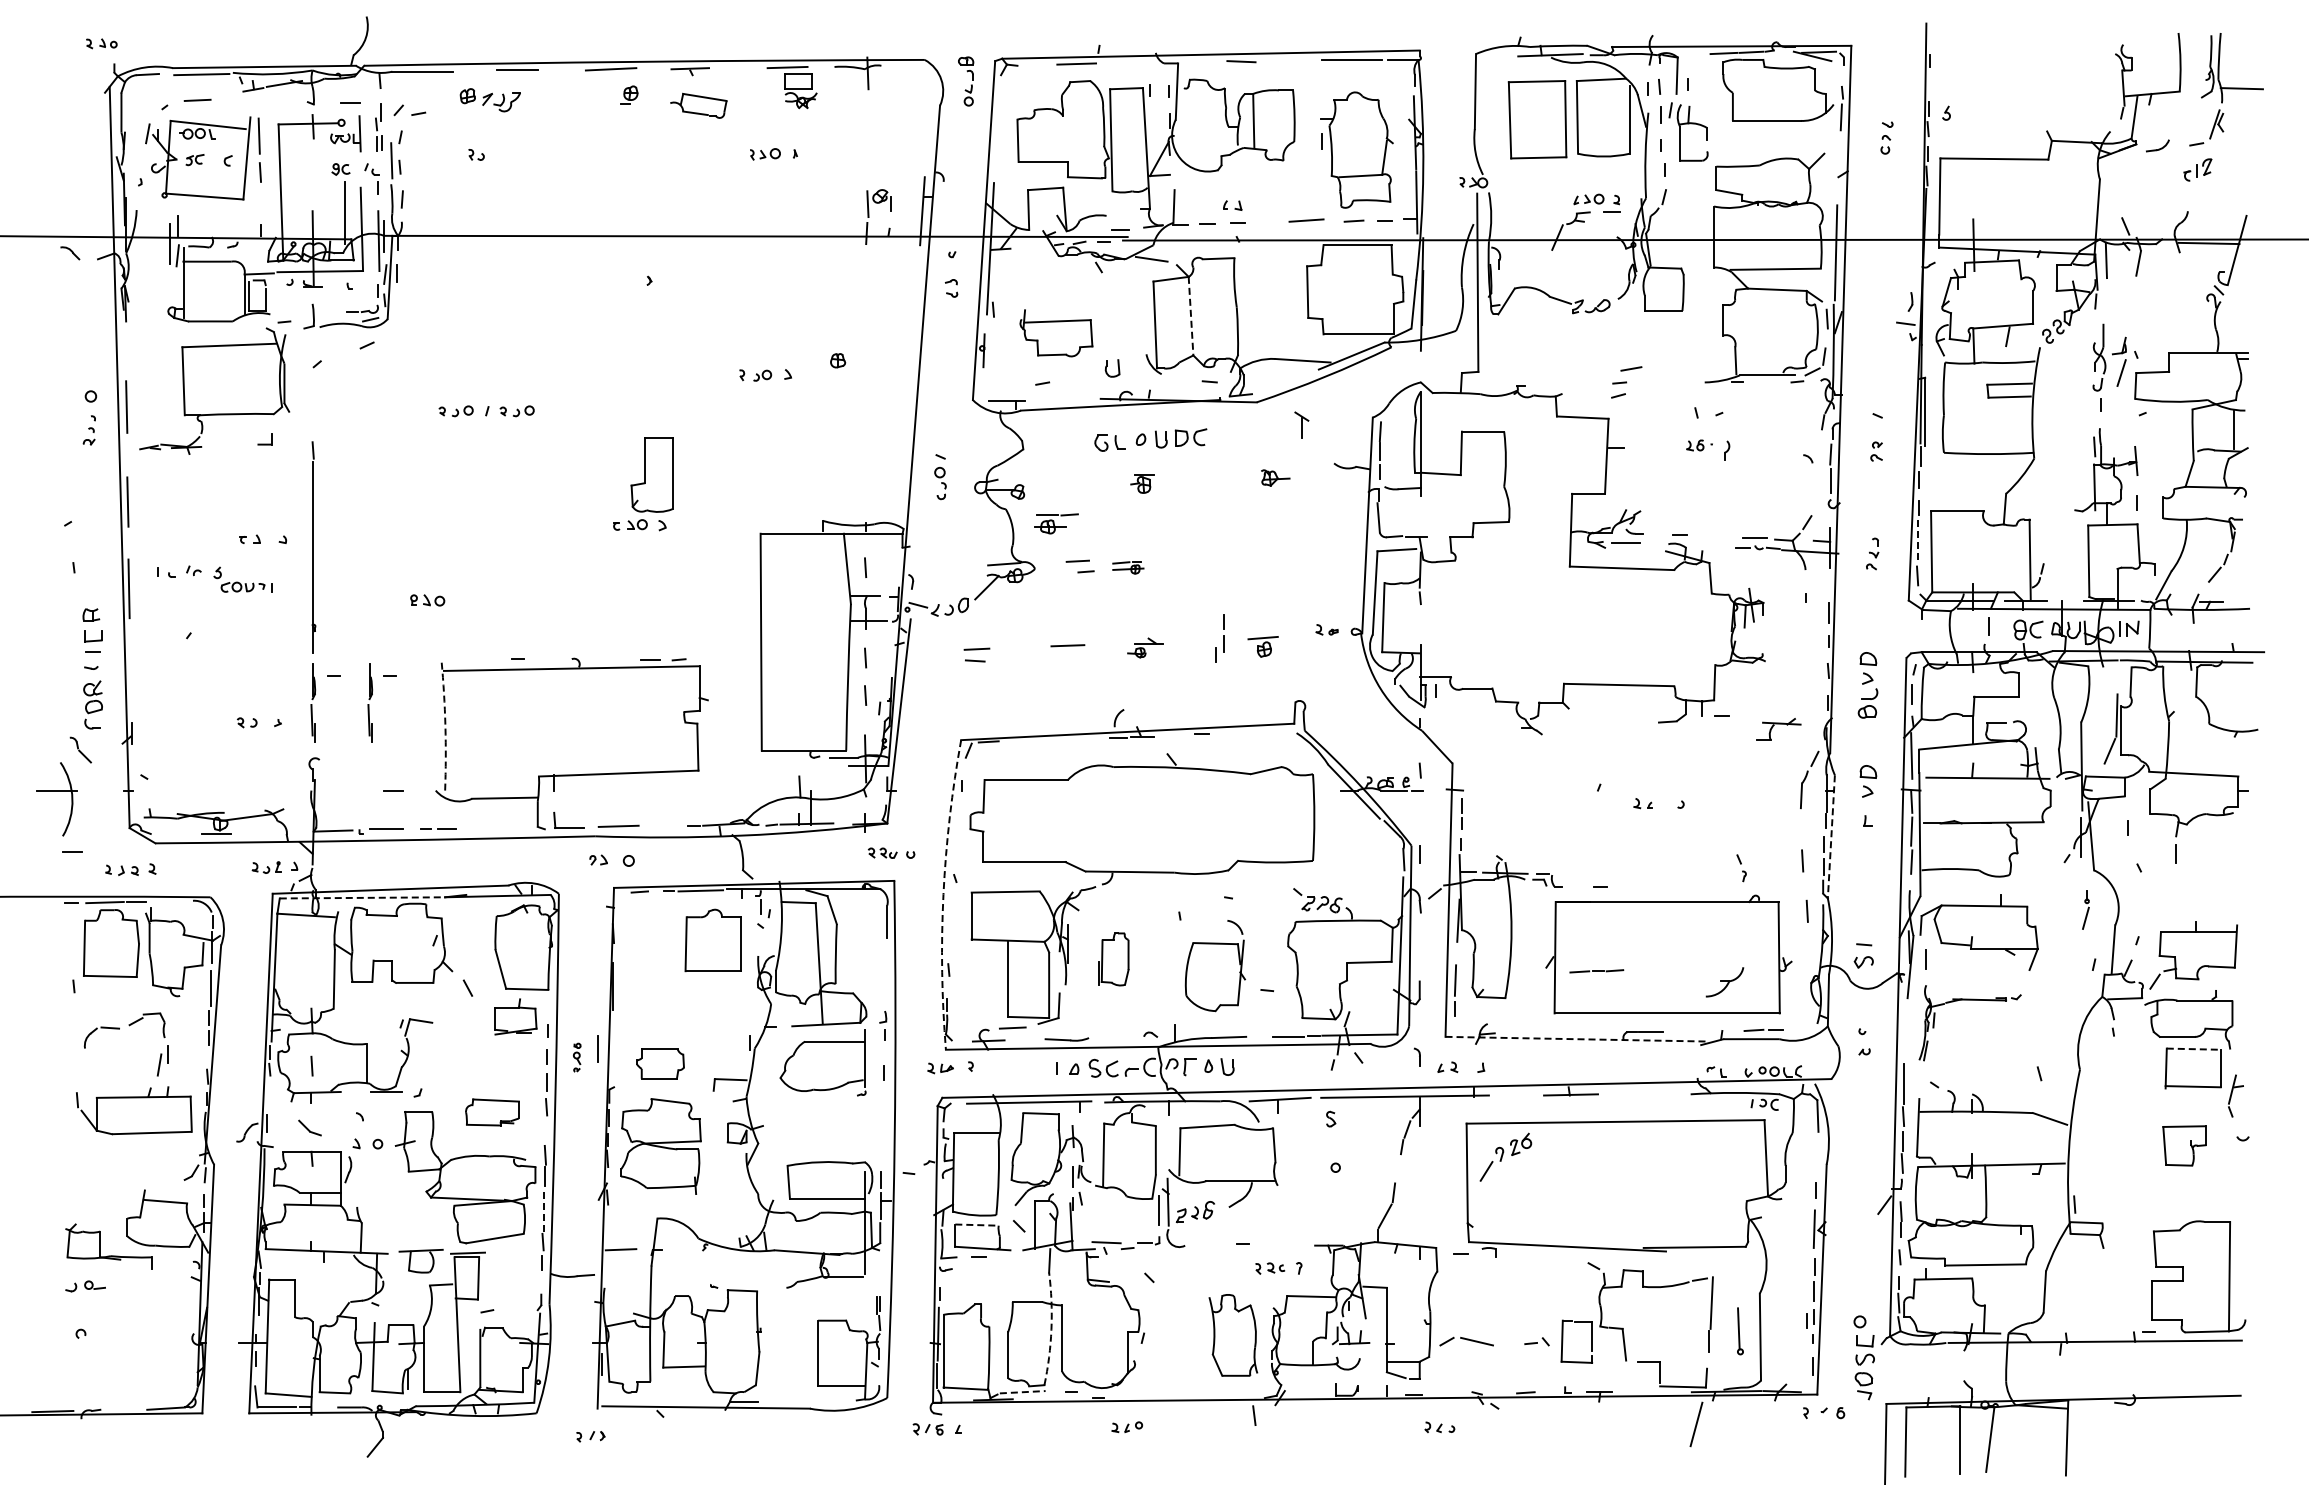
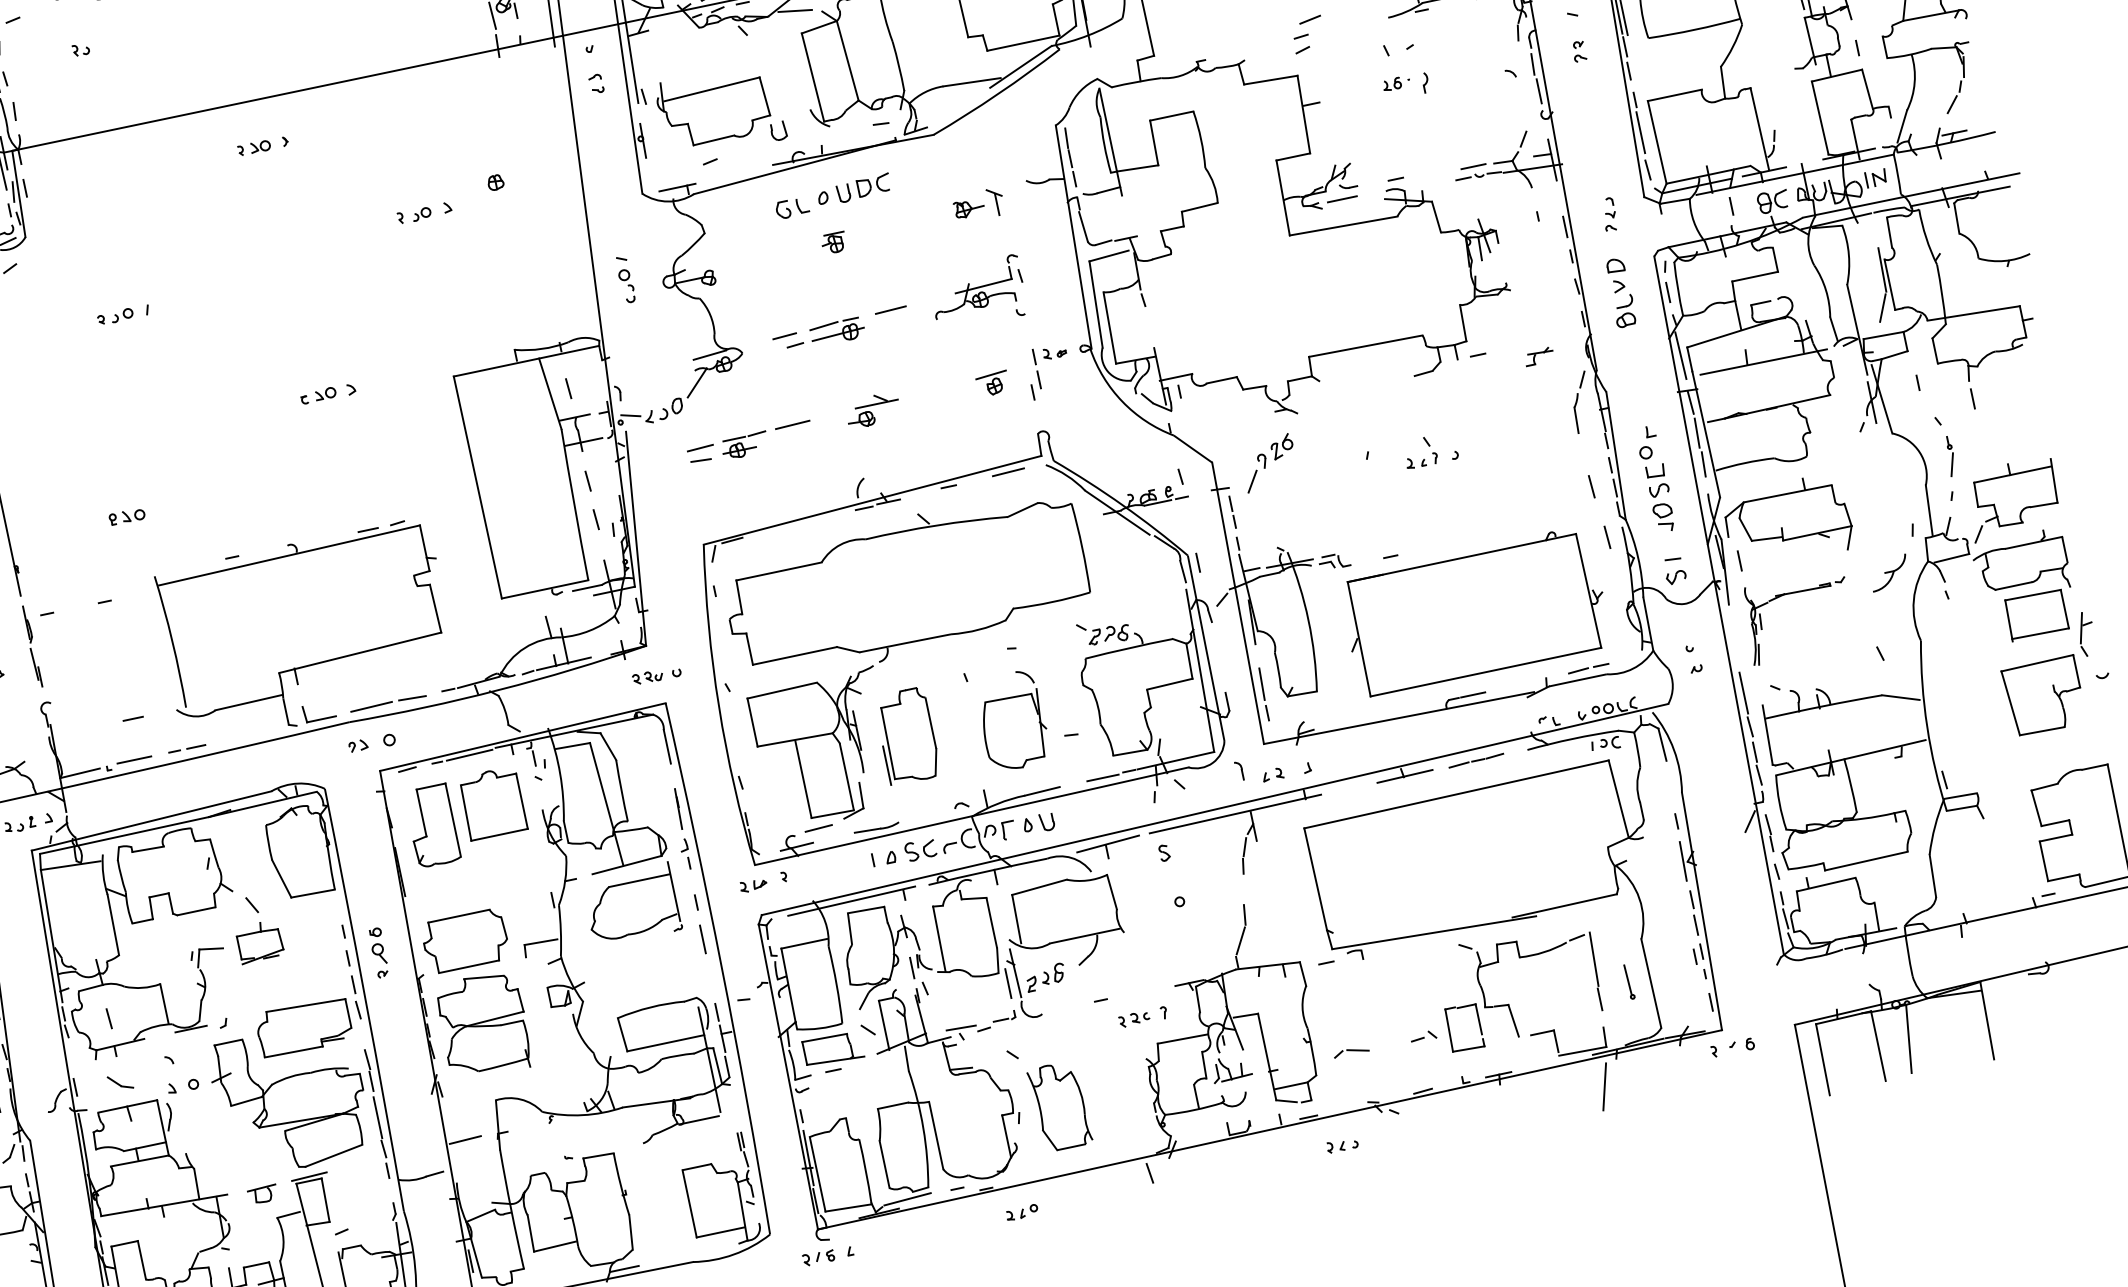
part: (619, 280) -> (254, 147), added
line: (1191, 316) -> (848, 60), dashed -> solid
part: (1056, 333) -> (713, 107), size x1.43
part: (516, 411) -> (177, 304), removed
part: (1301, 424) -> (995, 201), moved
part: (651, 474) -> (431, 825), moved
part: (1056, 523) -> (745, 445), moved
line: (1918, 539) -> (1641, 132), dashed -> solid
part: (1872, 553) -> (1609, 214), moved
line: (1181, 557) -> (890, 310), added
part: (1266, 559) -> (977, 293), added
part: (1128, 567) -> (837, 331), size x1.67
part: (1219, 638) -> (1033, 375), moved
part: (1145, 647) -> (872, 409), size x1.43
part: (370, 702) -> (90, 633), removed
arc: (445, 726) -> (172, 641), dashed -> solid
part: (1779, 728) -> (1539, 356), size x0.62
line: (1259, 732) -> (1007, 472), added
part: (1868, 781) -> (1642, 391), removed
line: (658, 825) -> (412, 697), added
line: (1831, 836) -> (1616, 455), dashed -> solid
part: (1741, 868) -> (1431, 450), moved
arc: (943, 894) -> (719, 706), dashed -> solid
line: (362, 897) -> (124, 835), dashed -> solid
part: (2085, 909) -> (1949, 455), moved
part: (1113, 959) -> (907, 736), size x1.67
line: (1596, 971) -> (1476, 760), moved
line: (885, 982) -> (678, 809), added
part: (1724, 982) -> (1889, 573), moved
part: (515, 1016) -> (259, 941), moved
line: (1577, 1039) -> (1399, 718), dashed -> solid
line: (597, 1048) -> (702, 938), moved
line: (2193, 1049) -> (2032, 595), dashed -> solid
part: (576, 1057) -> (378, 952), size x1.67
part: (660, 1063) -> (465, 940), size x1.67
part: (492, 1112) -> (304, 1027), size x1.67
part: (2184, 1145) -> (2044, 695), size x1.67
part: (1505, 1156) -> (1268, 462), moved
line: (543, 1211) -> (377, 1117), dashed -> solid
line: (977, 1225) -> (825, 1038), dashed -> solid
part: (420, 1260) -> (262, 1194), size x0.62
arc: (1051, 1329) -> (923, 1128), dashed -> solid
part: (1740, 1330) -> (1629, 981), size x0.71
part: (1233, 1335) -> (1060, 1106), moved
part: (1466, 1341) -> (1351, 1051), size x0.62
part: (1863, 1357) -> (1657, 488), moved
line: (1022, 1392) -> (907, 1199), dashed -> solid

